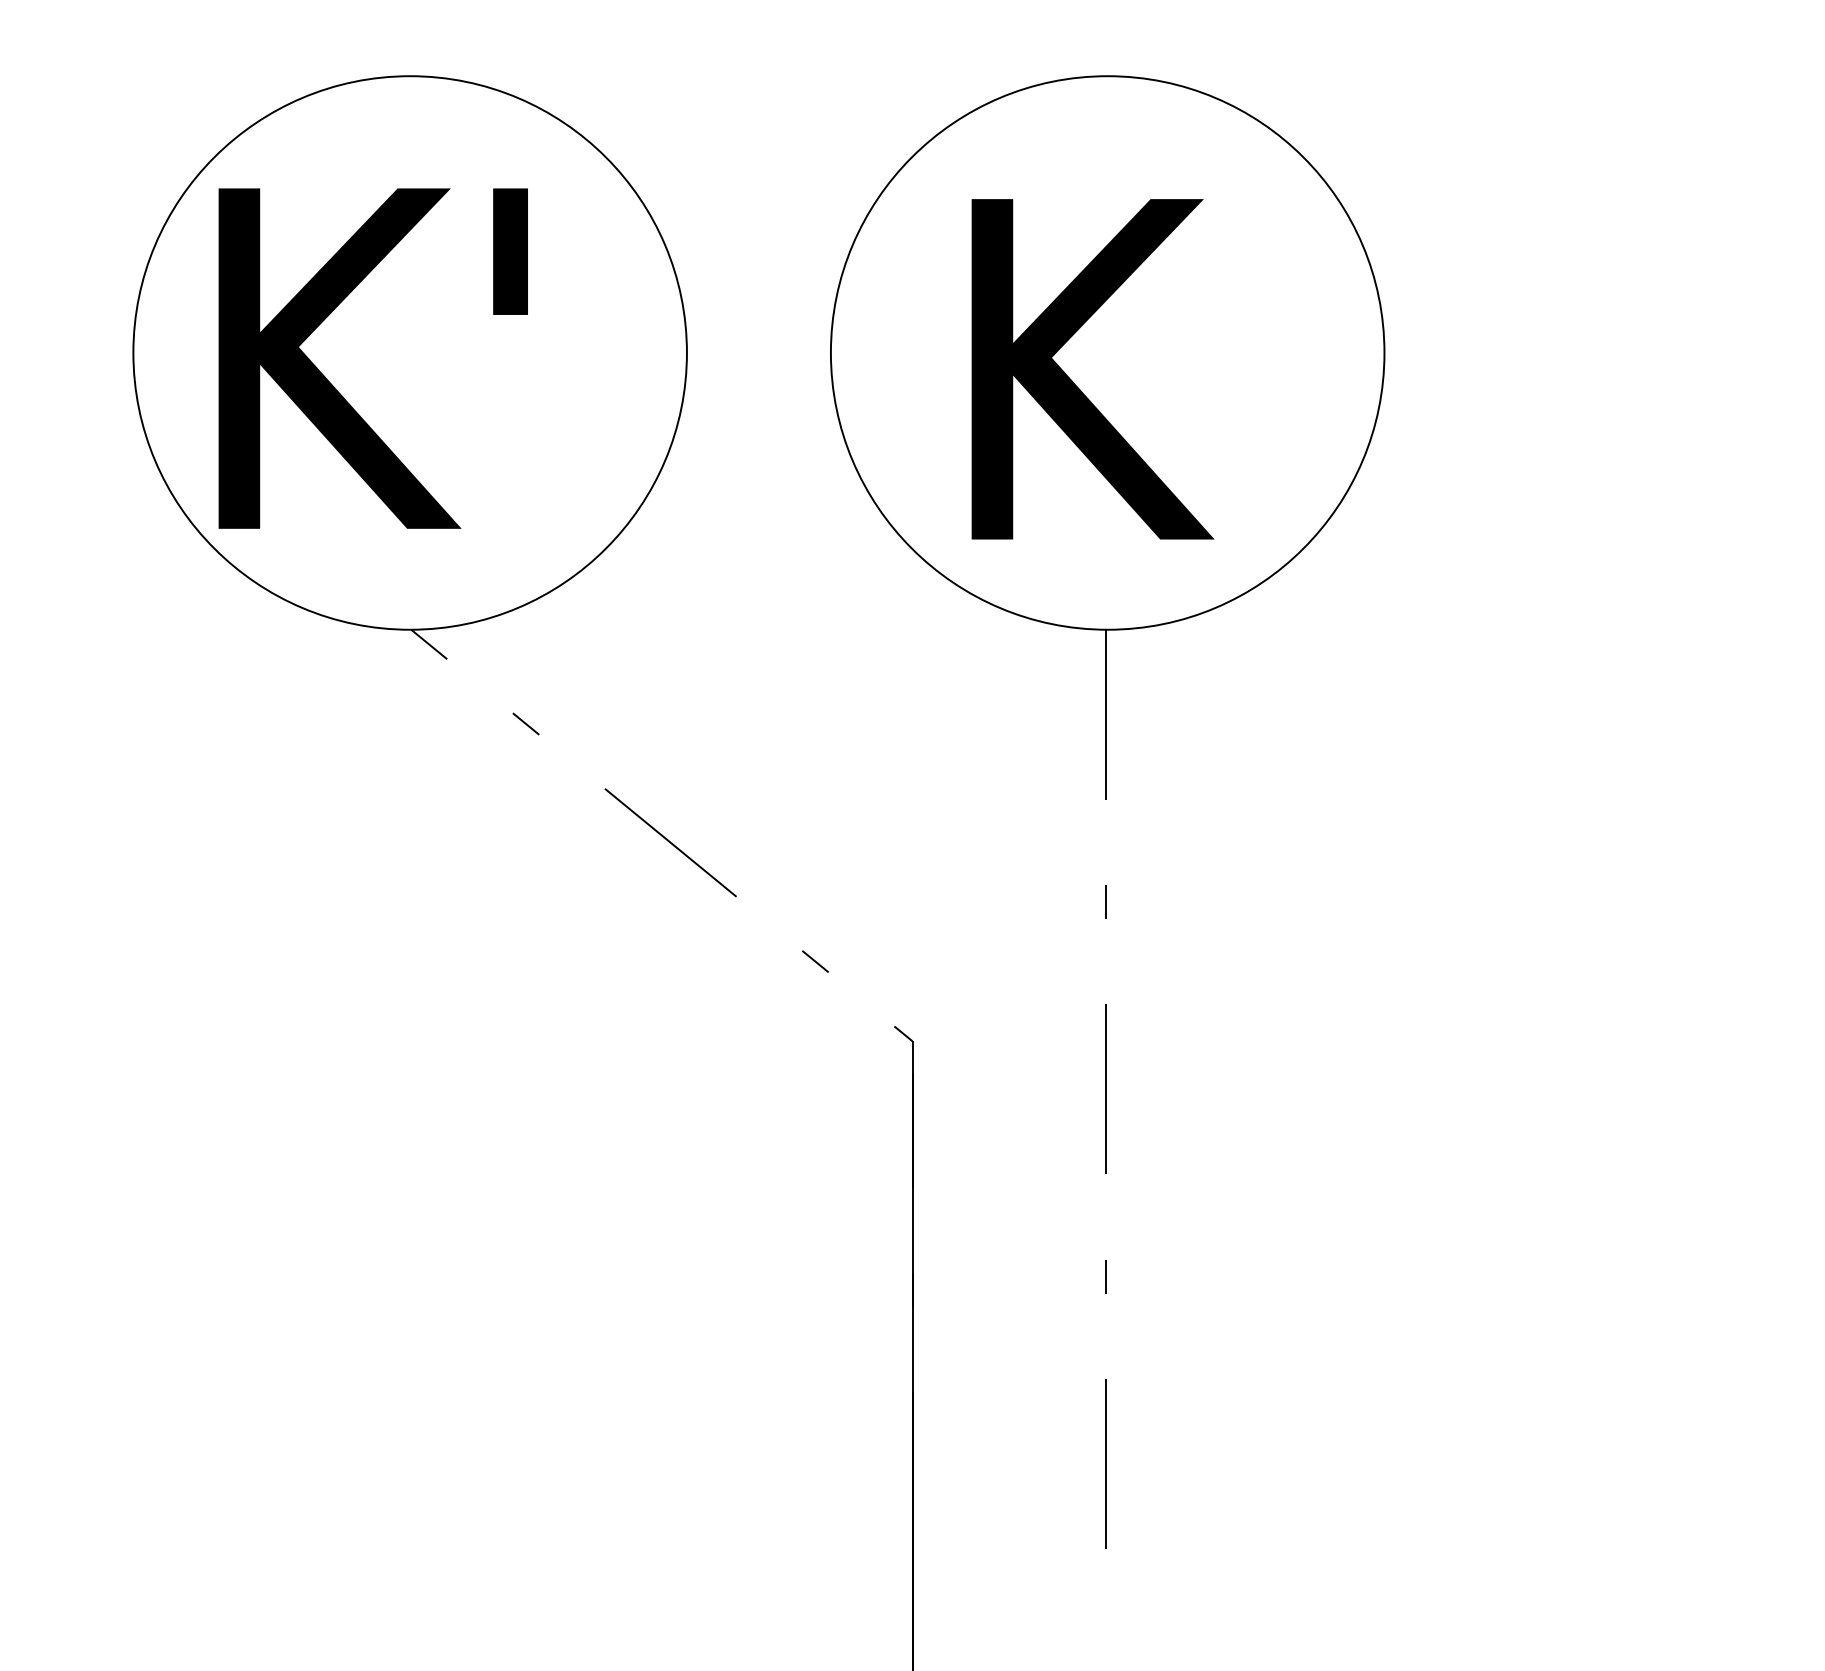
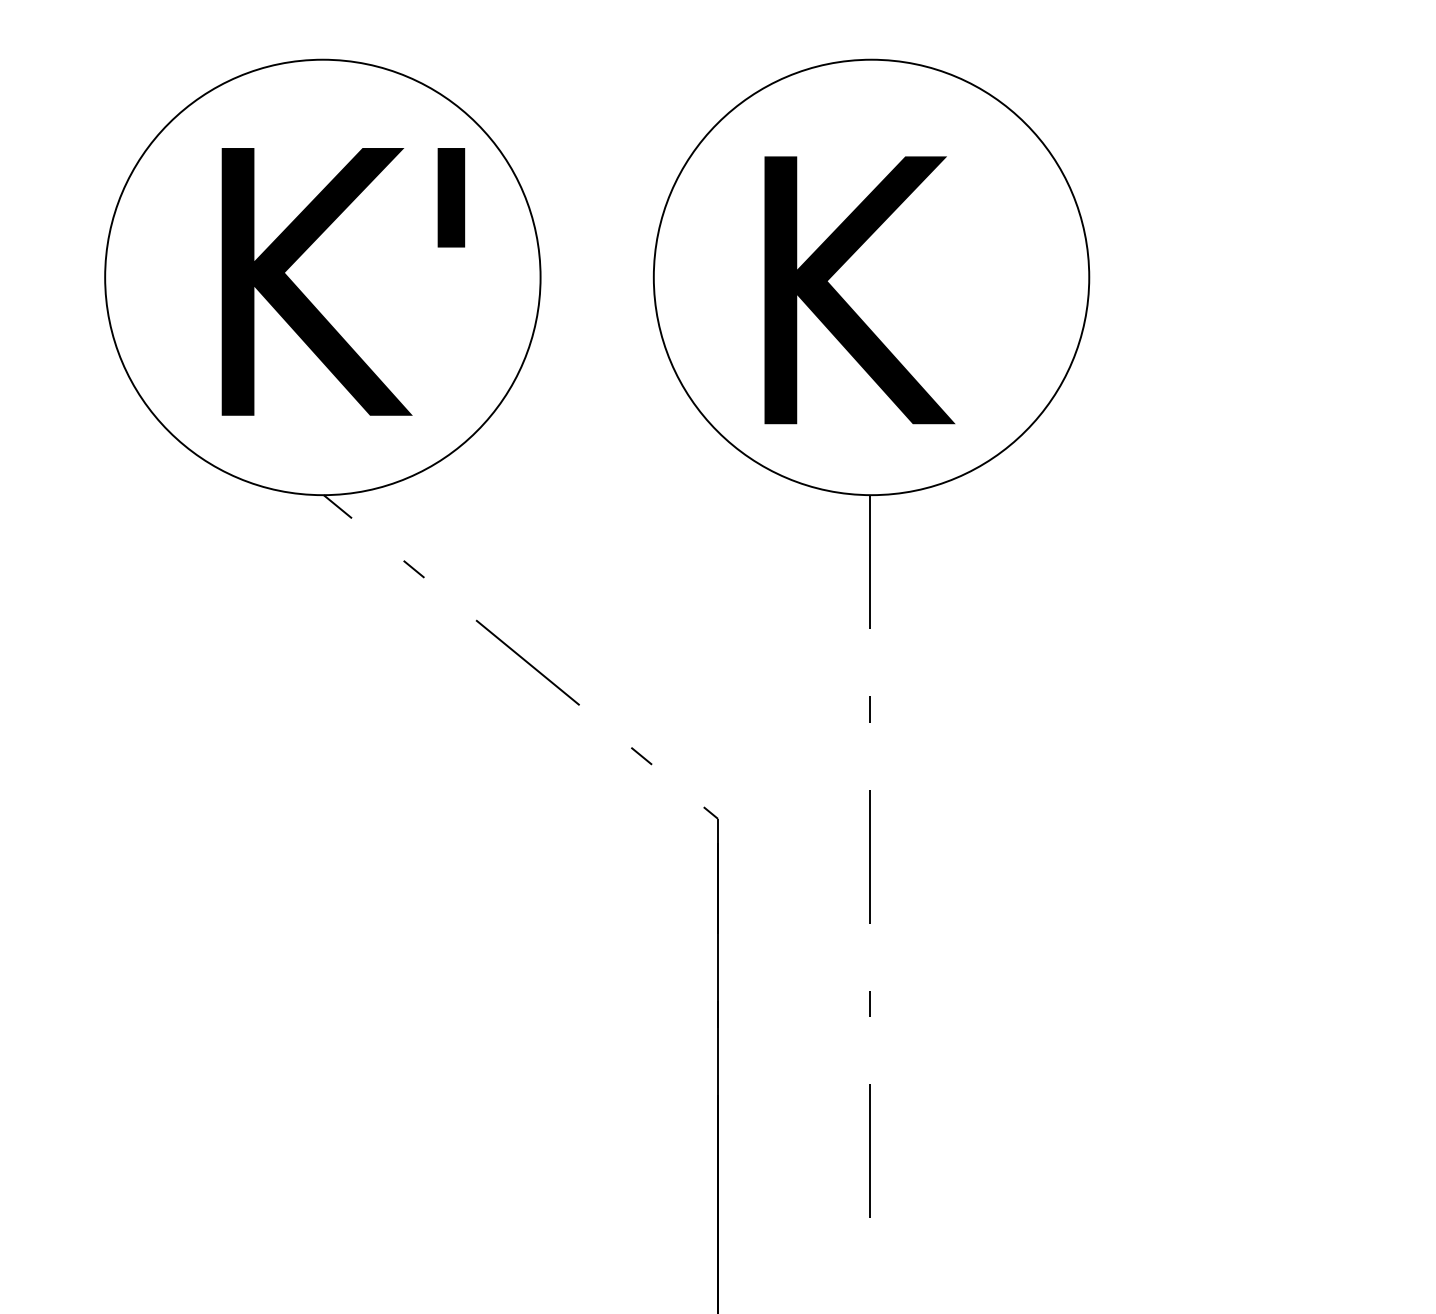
text: (372, 358) -> (342, 281), moved

